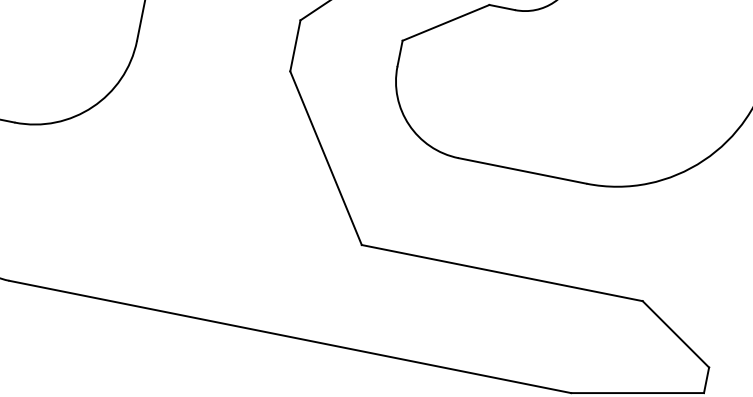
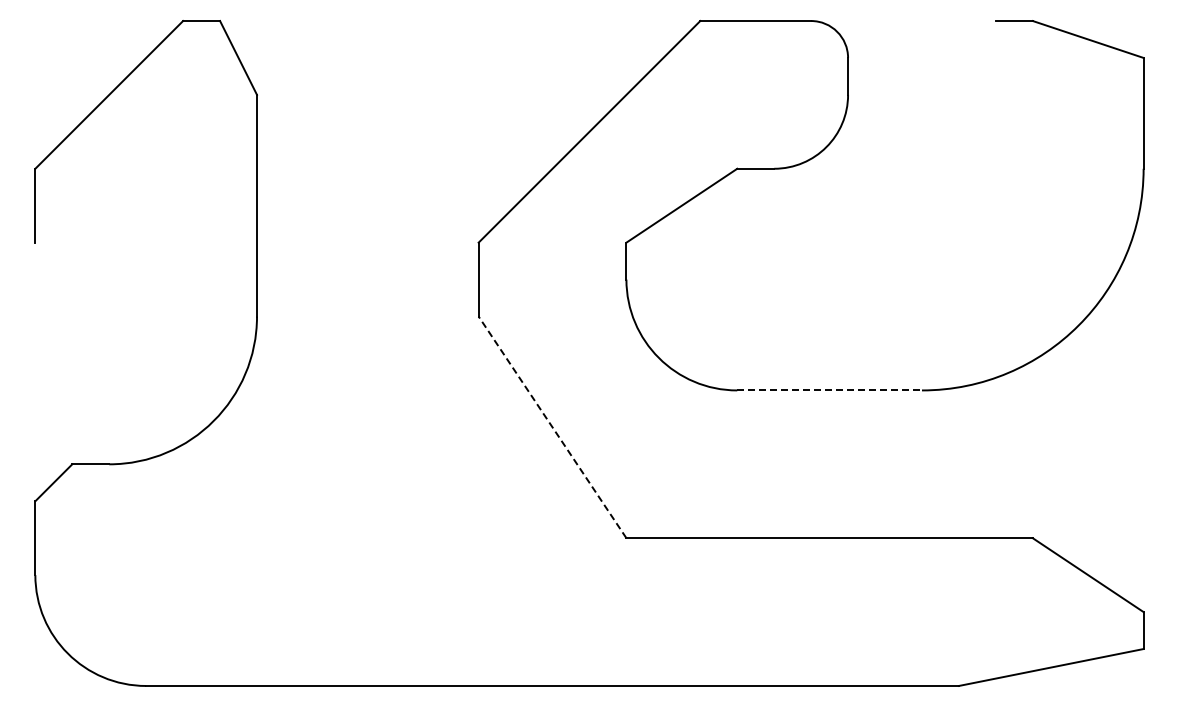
line: (326, 157) -> (552, 426), solid -> dashed
line: (523, 171) -> (830, 390), solid -> dashed

